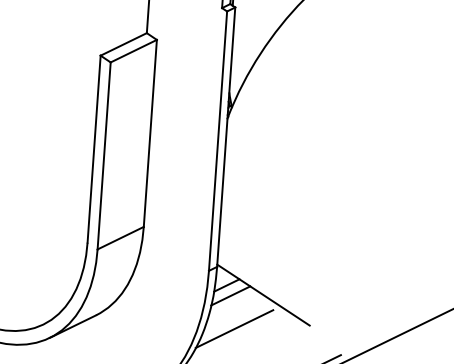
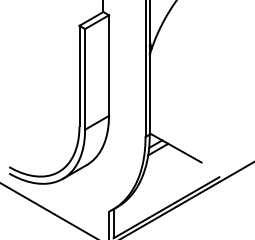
line: (234, 327) -> (161, 166), removed

